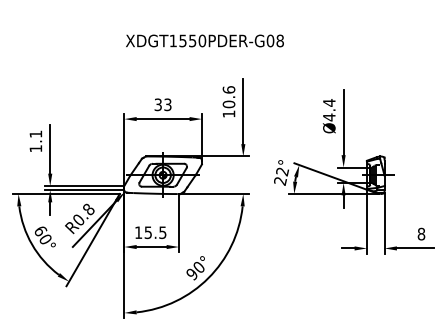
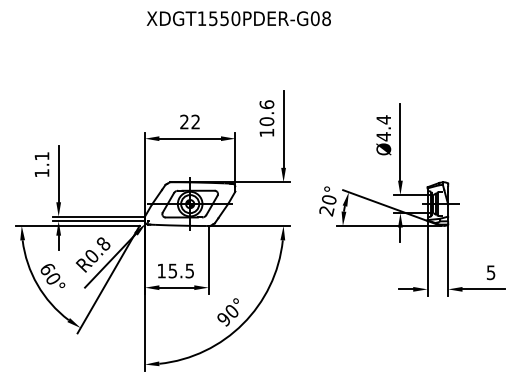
text: (204, 40) -> (238, 18), moved
text: (162, 105) -> (189, 122), 33 -> 22
text: (281, 172) -> (328, 200), 22° -> 20°
text: (420, 233) -> (490, 272), 8 -> 5

